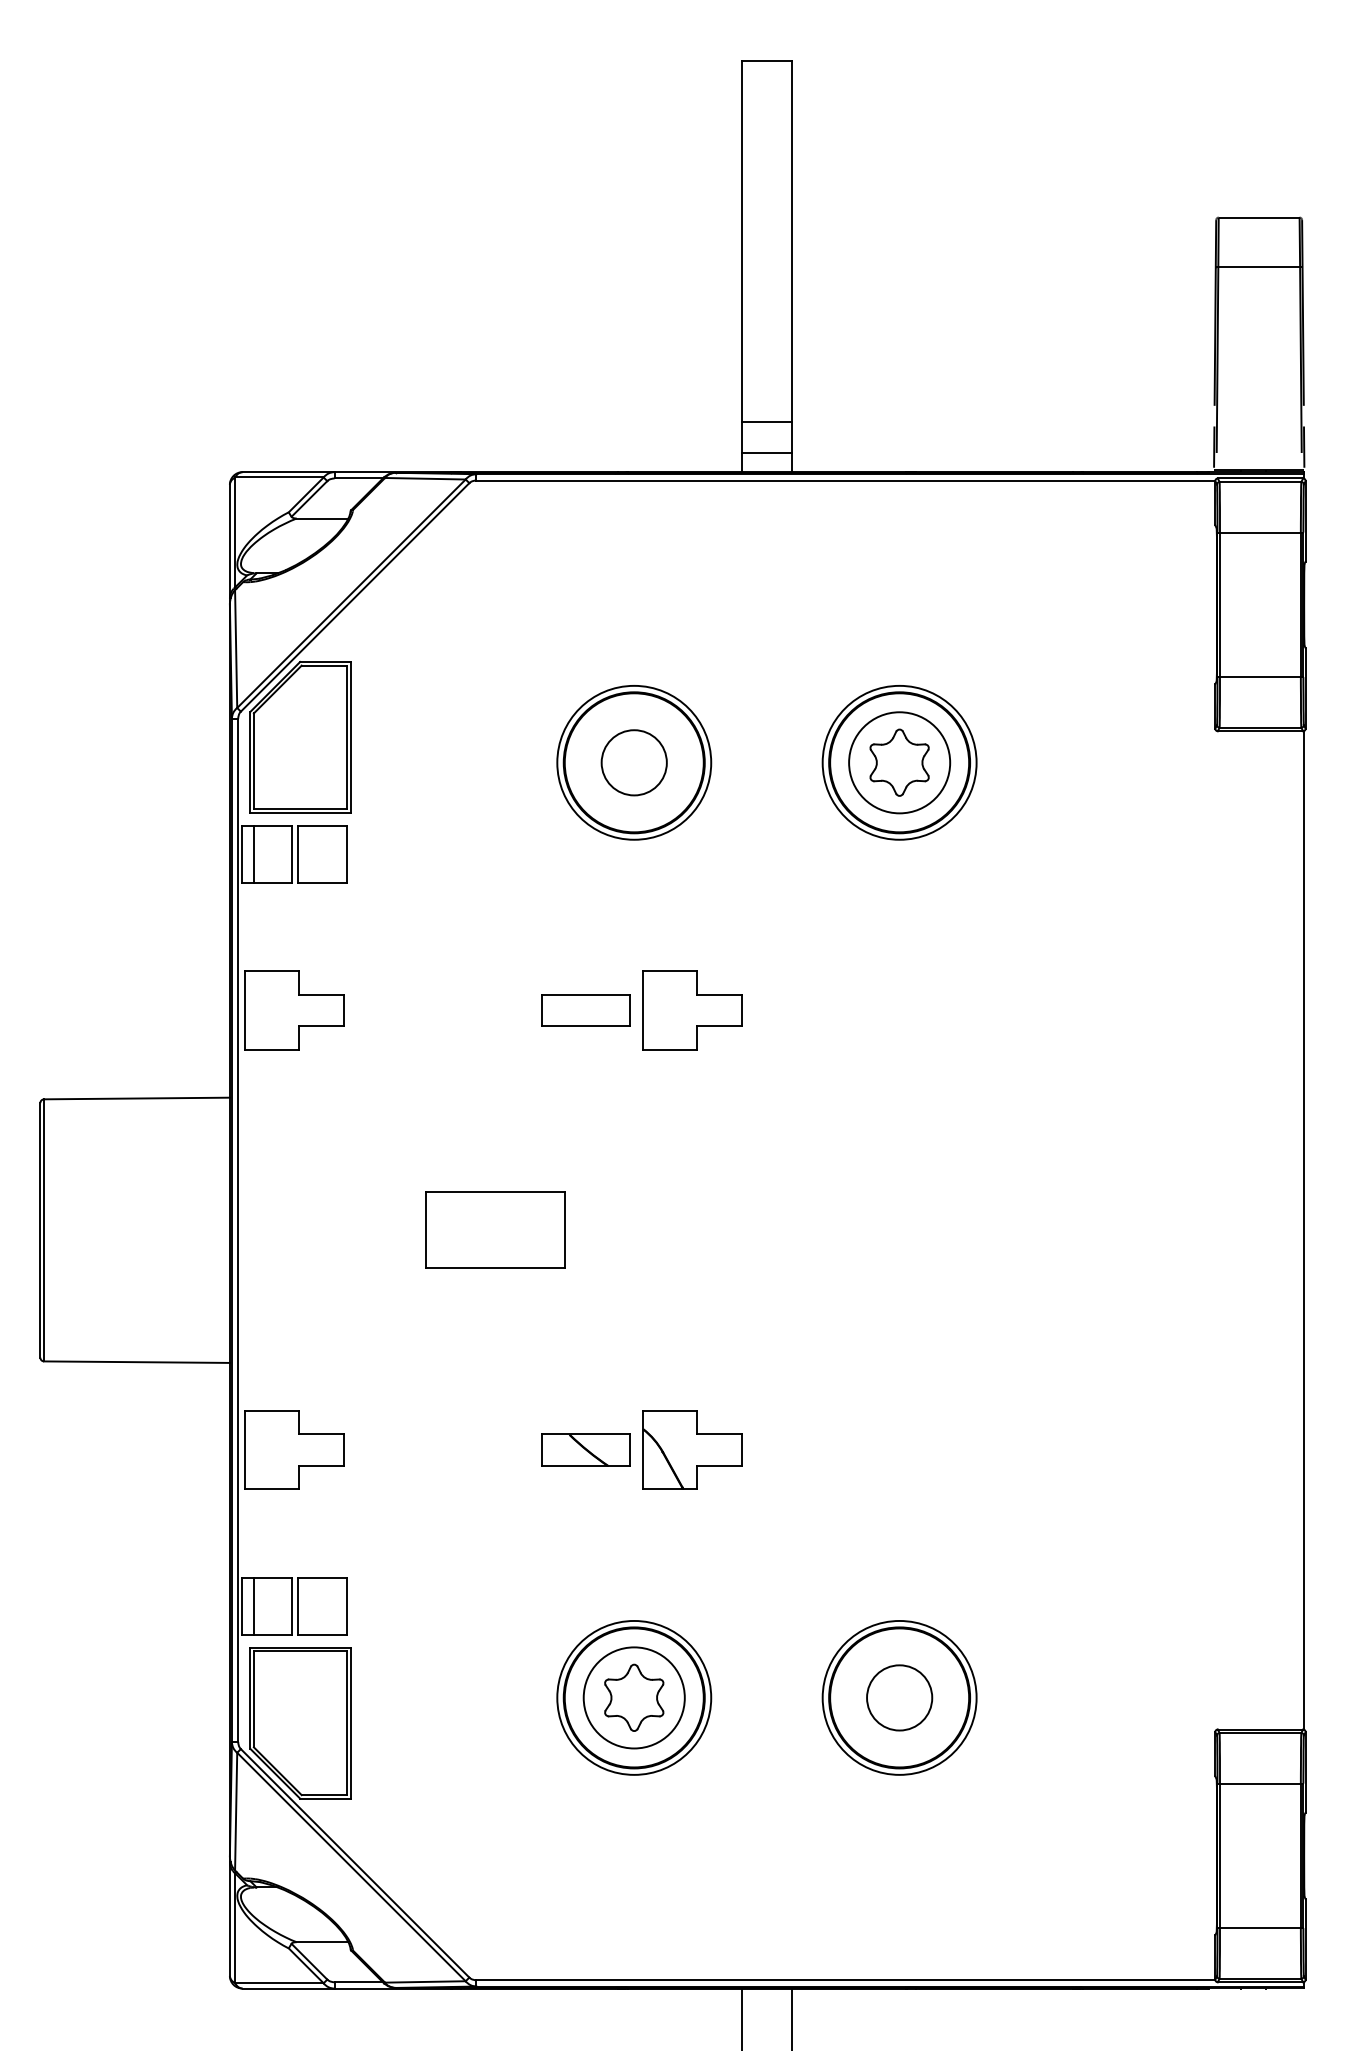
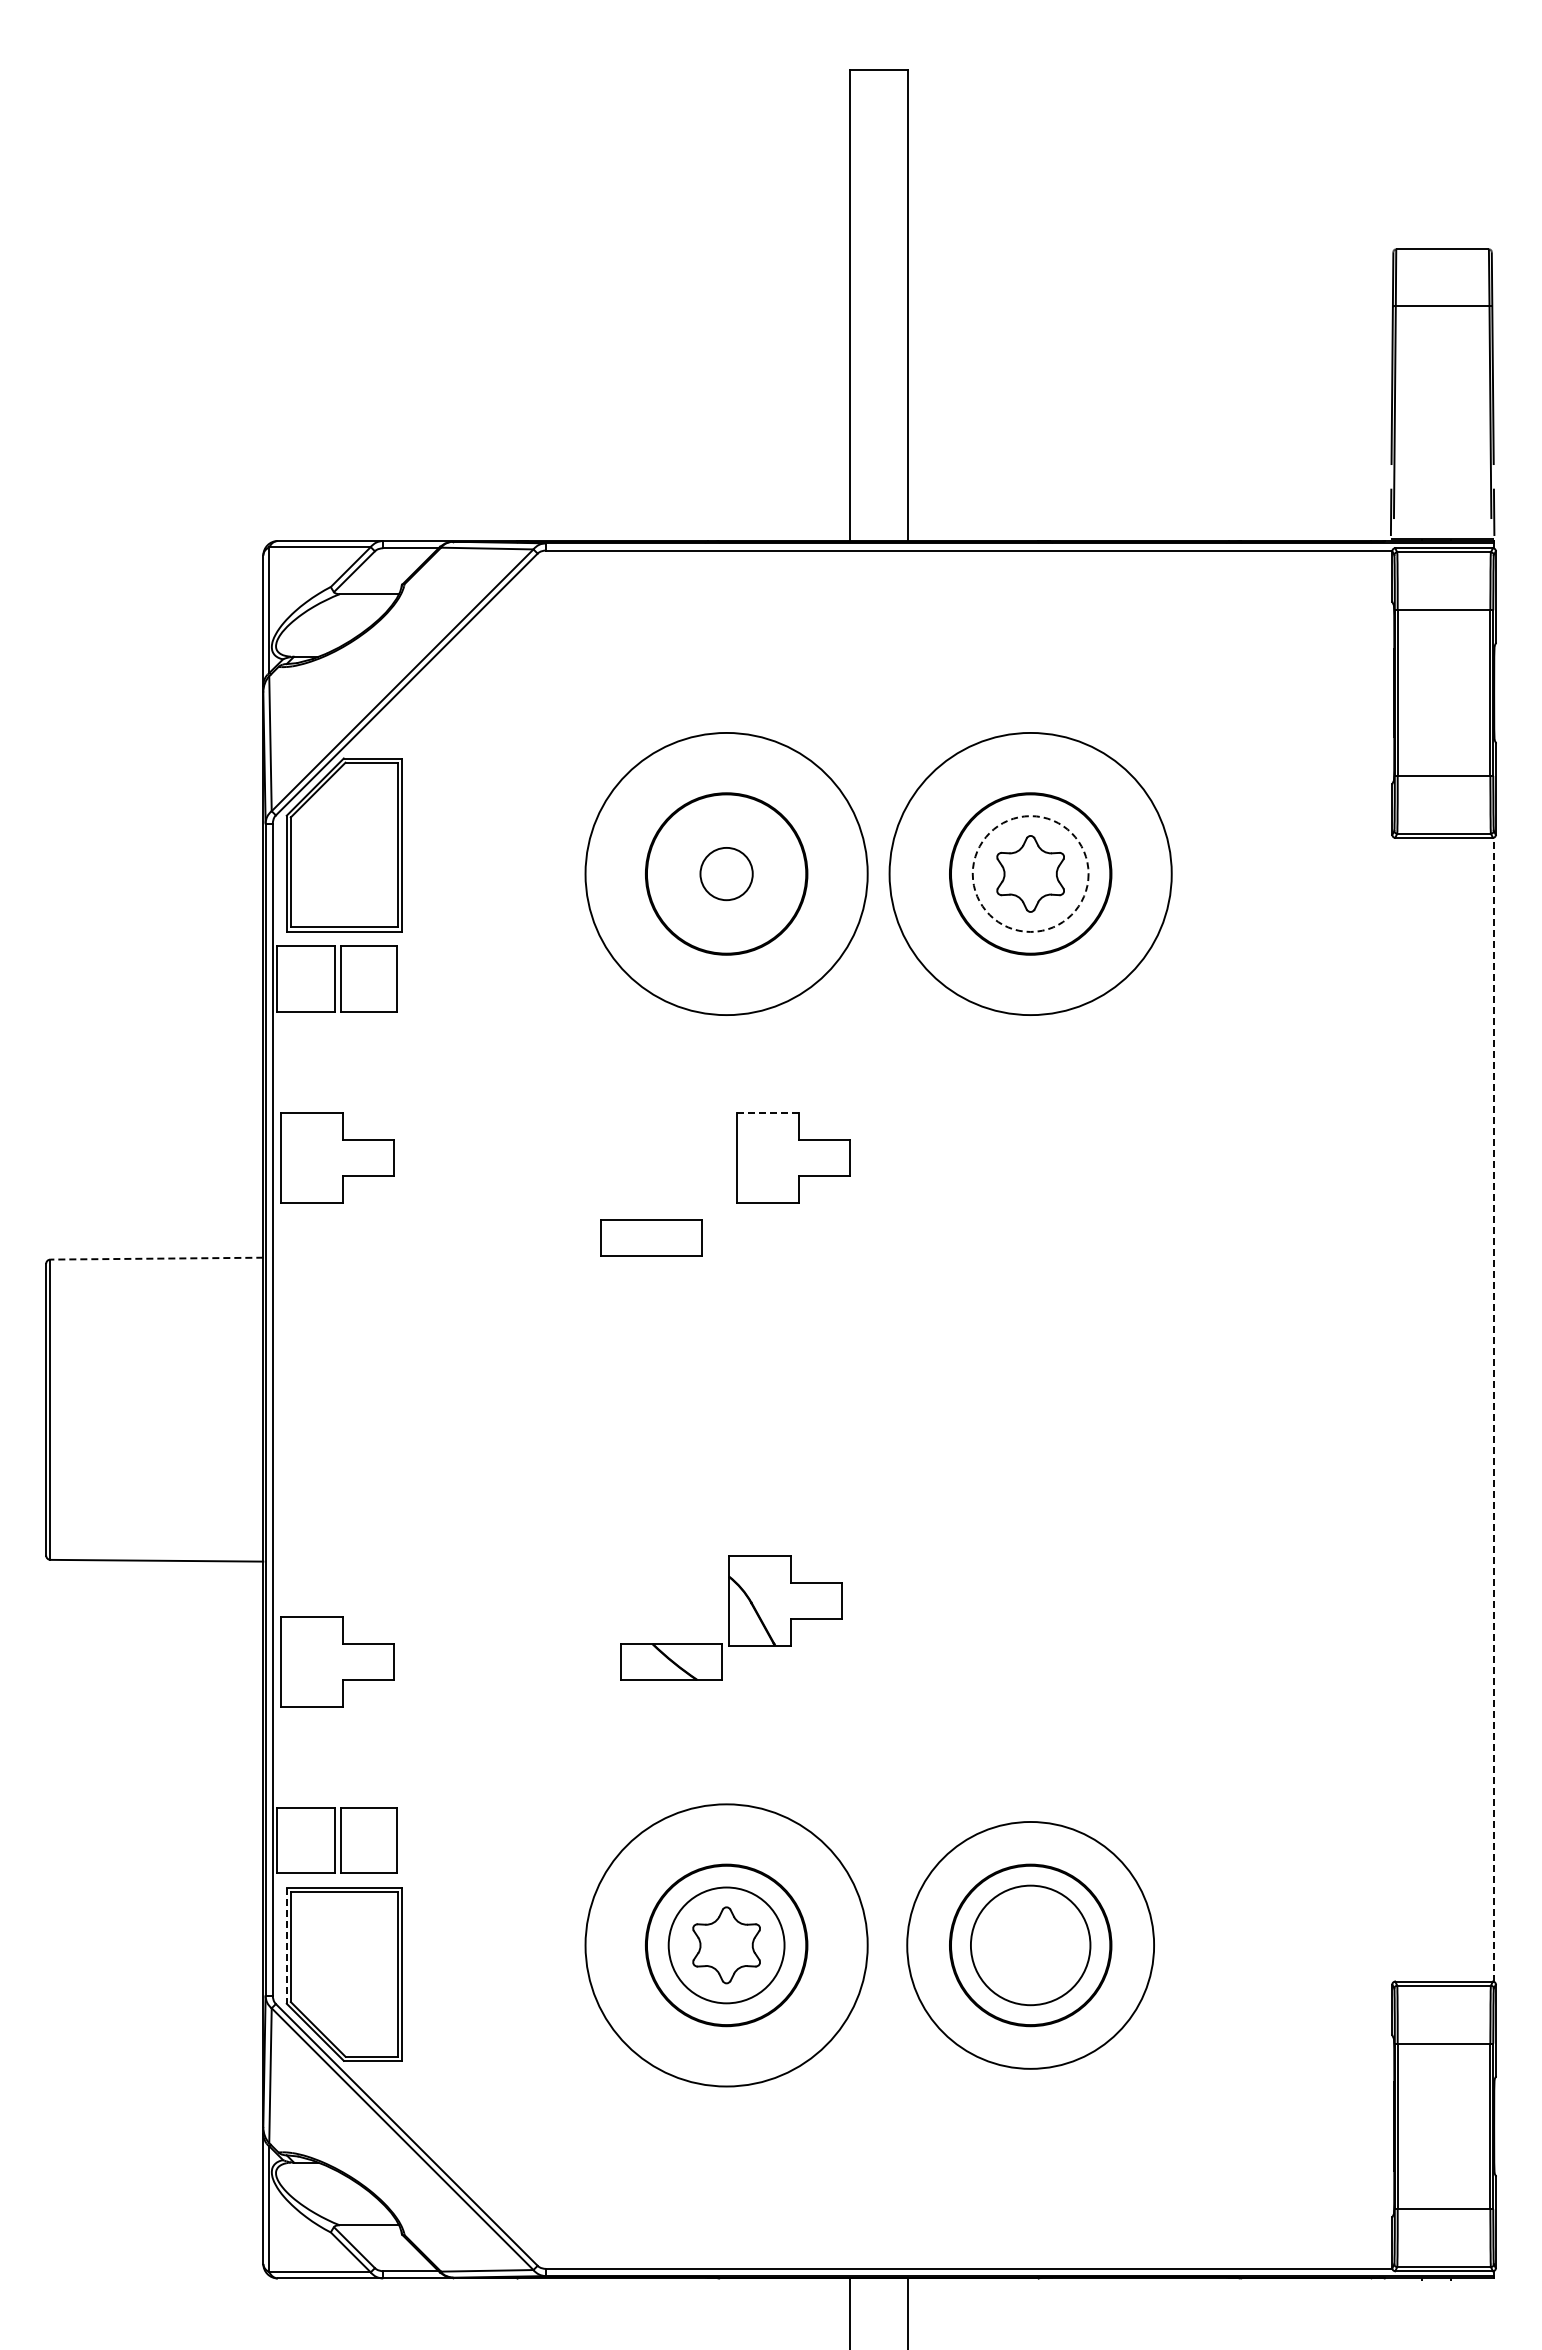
line: (766, 421) -> (878, 483), removed
line: (766, 453) -> (878, 519), removed
circle: (634, 762) -> (726, 873), size x0.7
circle: (634, 762) -> (726, 873), size x1.6
circle: (899, 762) -> (1030, 873), size x1.6
circle: (899, 762) -> (1030, 873), solid -> dashed
line: (254, 853) -> (291, 978), removed
line: (669, 970) -> (767, 1112), solid -> dashed
part: (586, 1010) -> (651, 1237), moved
line: (136, 1098) -> (156, 1258), solid -> dashed
part: (495, 1230) -> (567, 1409), removed
line: (1303, 1230) -> (1493, 1409), solid -> dashed
part: (692, 1450) -> (785, 1600), moved
line: (254, 1606) -> (291, 1840), removed
line: (250, 1697) -> (286, 1945), solid -> dashed
circle: (634, 1697) -> (726, 1945), size x1.6
circle: (899, 1697) -> (1030, 1945), size x1.4
circle: (899, 1697) -> (1030, 1945), size x1.6

